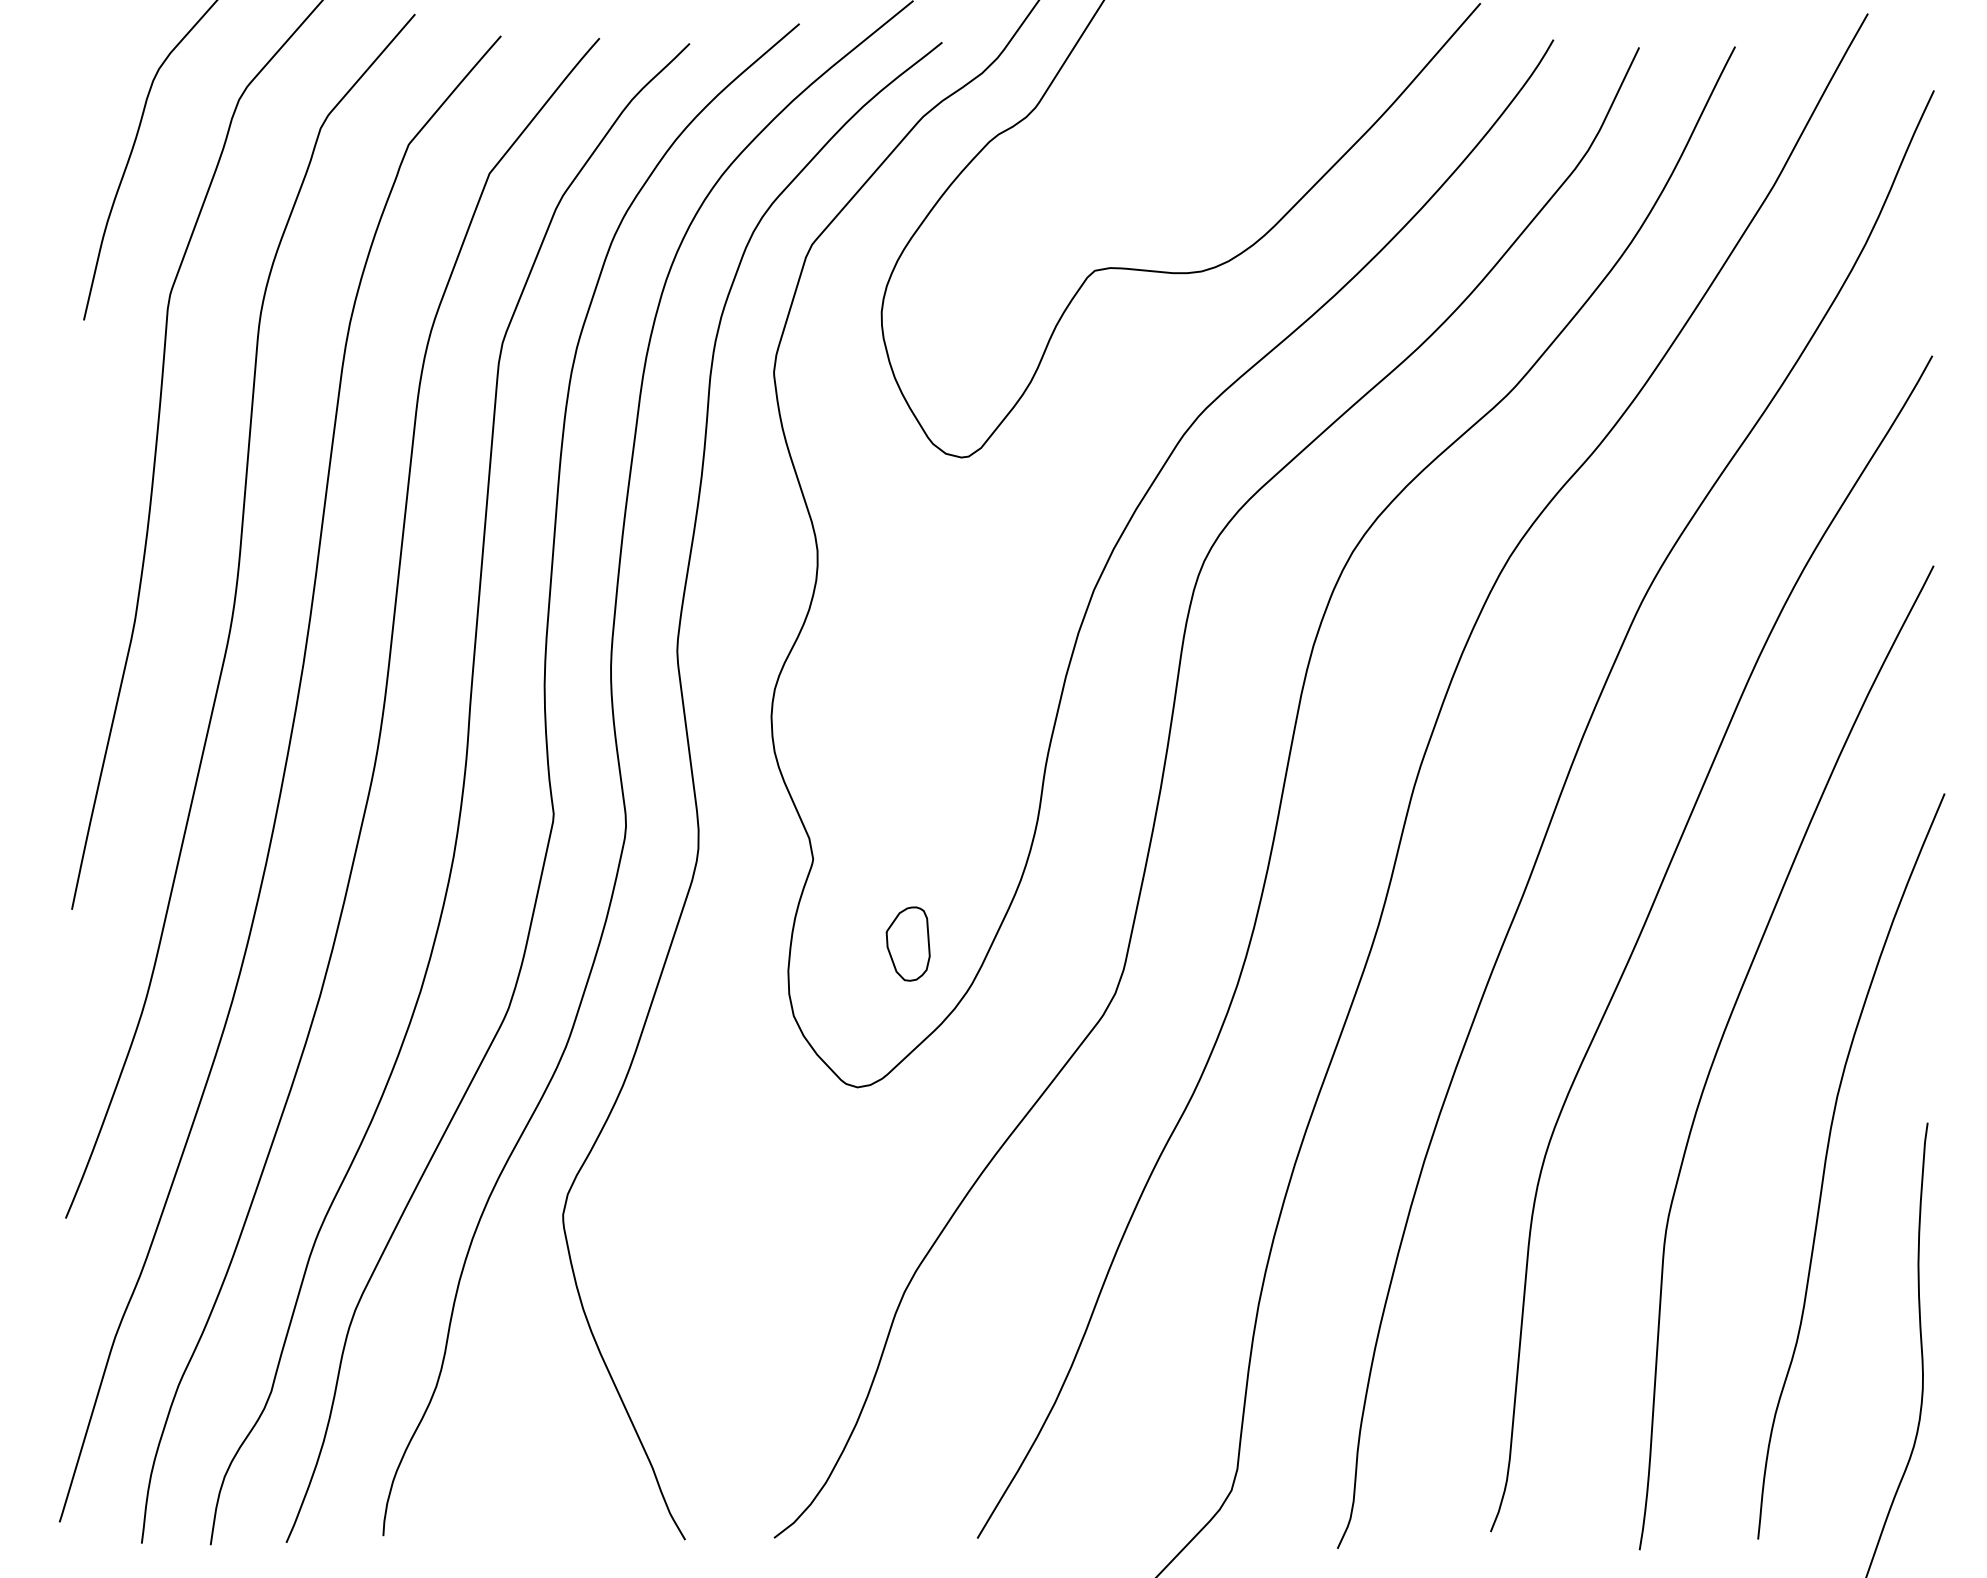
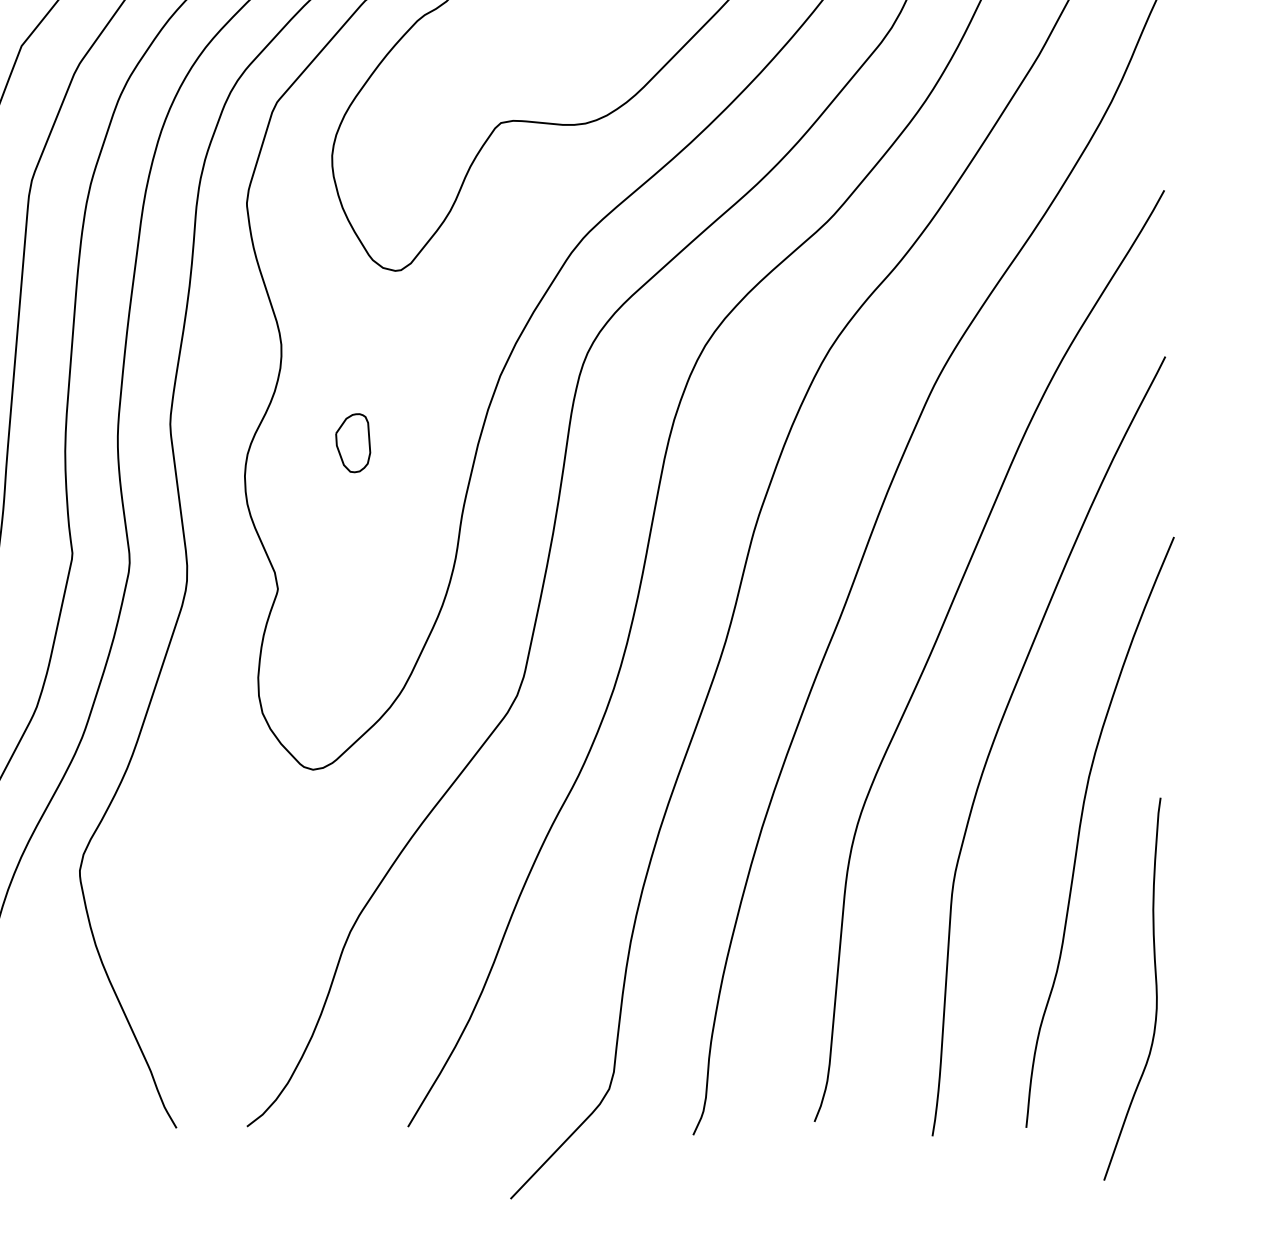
part: (907, 943) -> (352, 442), moved

